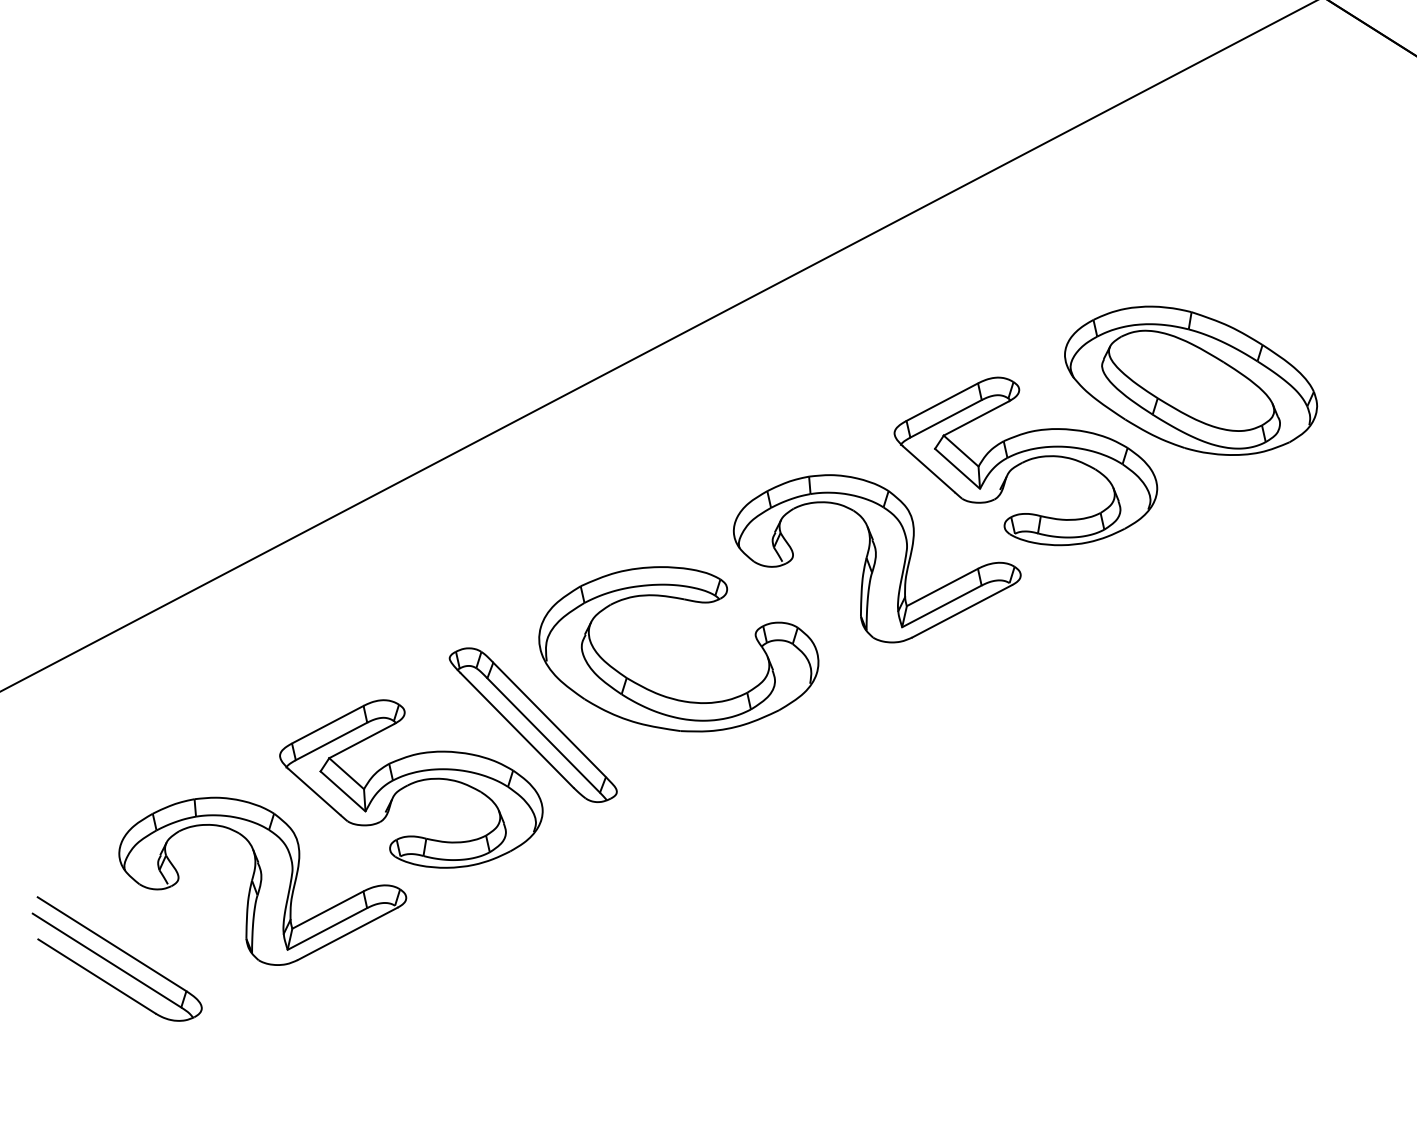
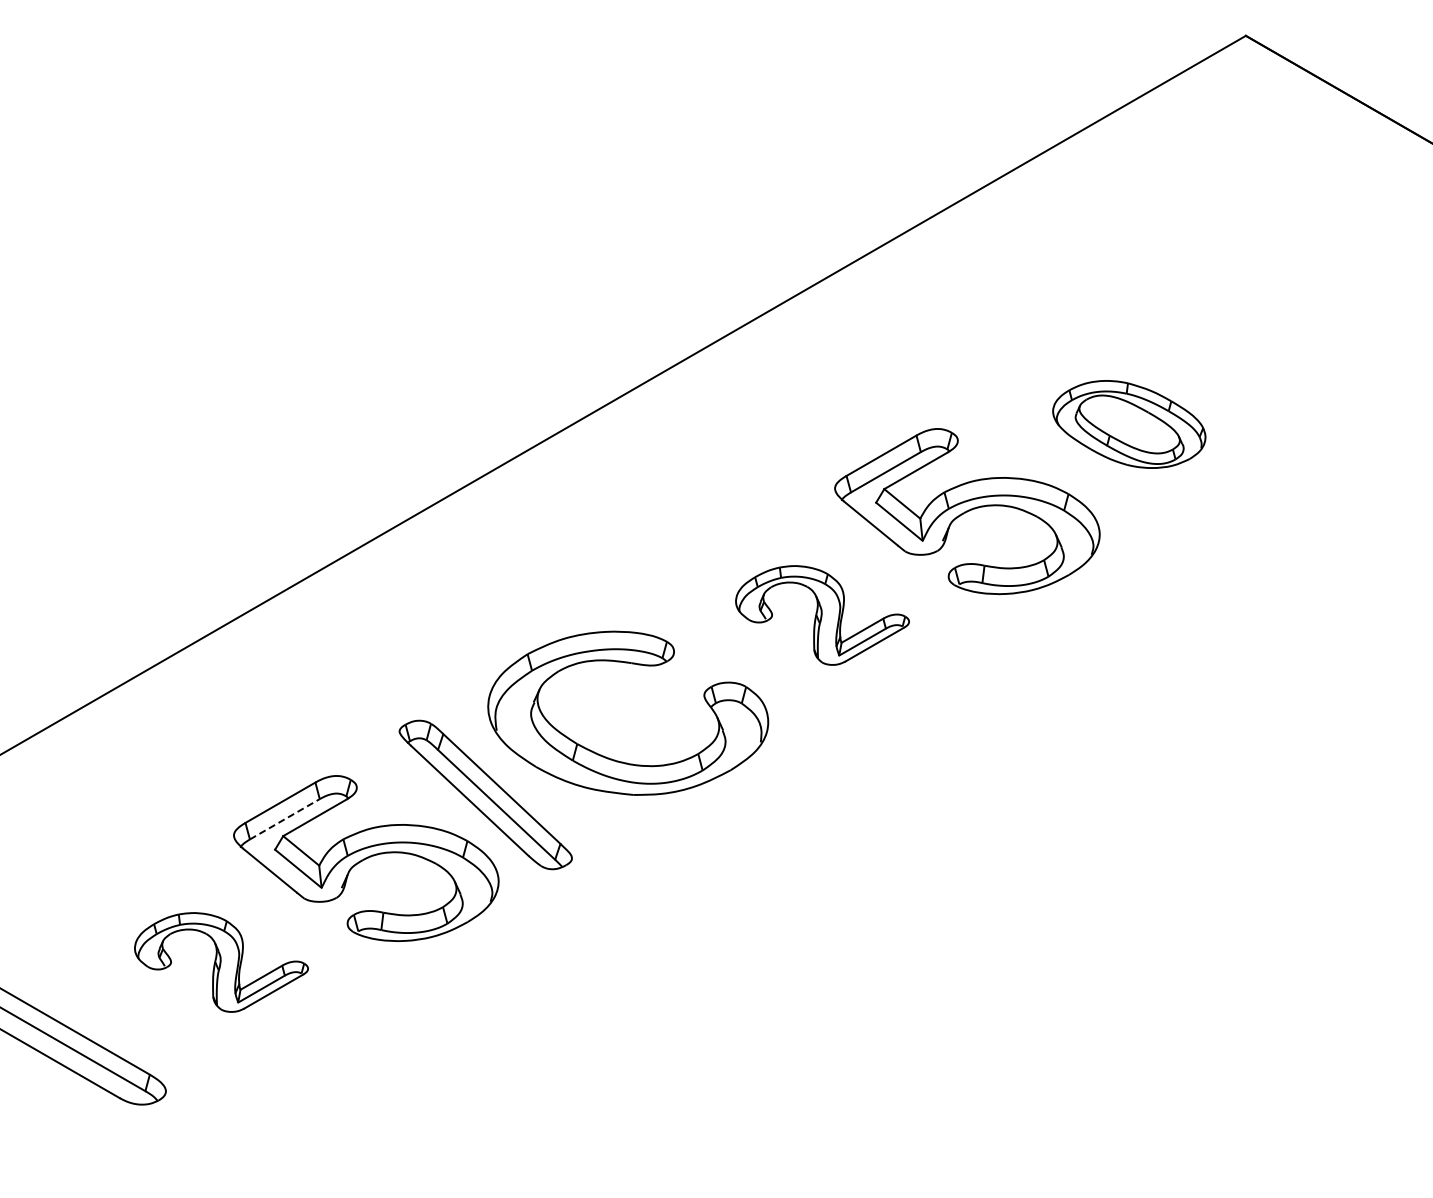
part: (1191, 380) -> (1129, 424), size x0.6
part: (876, 559) -> (822, 615), size x0.6
line: (332, 741) -> (285, 819), solid -> dashed
part: (262, 881) -> (221, 962), size x0.6

